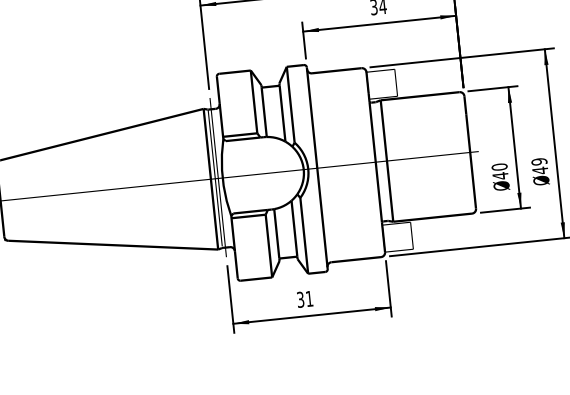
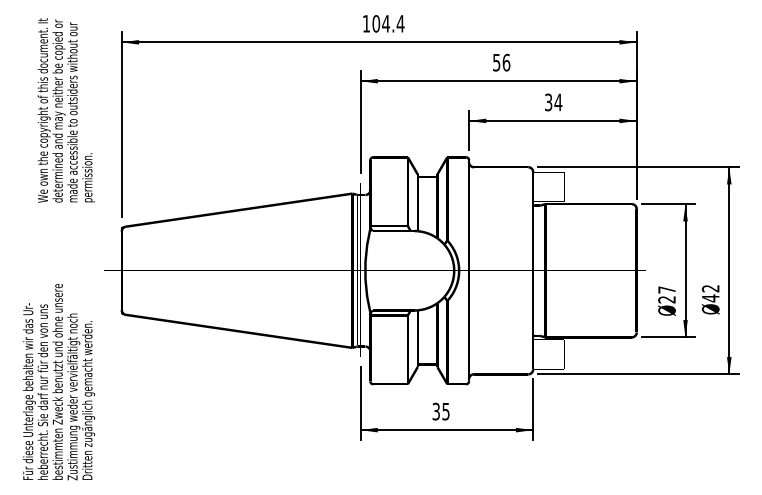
text: (539, 161) -> (710, 288), 49 -> 42
text: (499, 171) -> (666, 294), 40 -> 27
text: (309, 298) -> (445, 411), 31 -> 35

